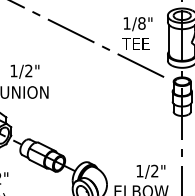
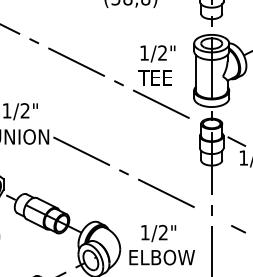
text: (141, 23) -> (162, 52), 1/8" -> 1/2"
line: (108, 120) -> (122, 171), added
text: (150, 171) -> (158, 233), moved

